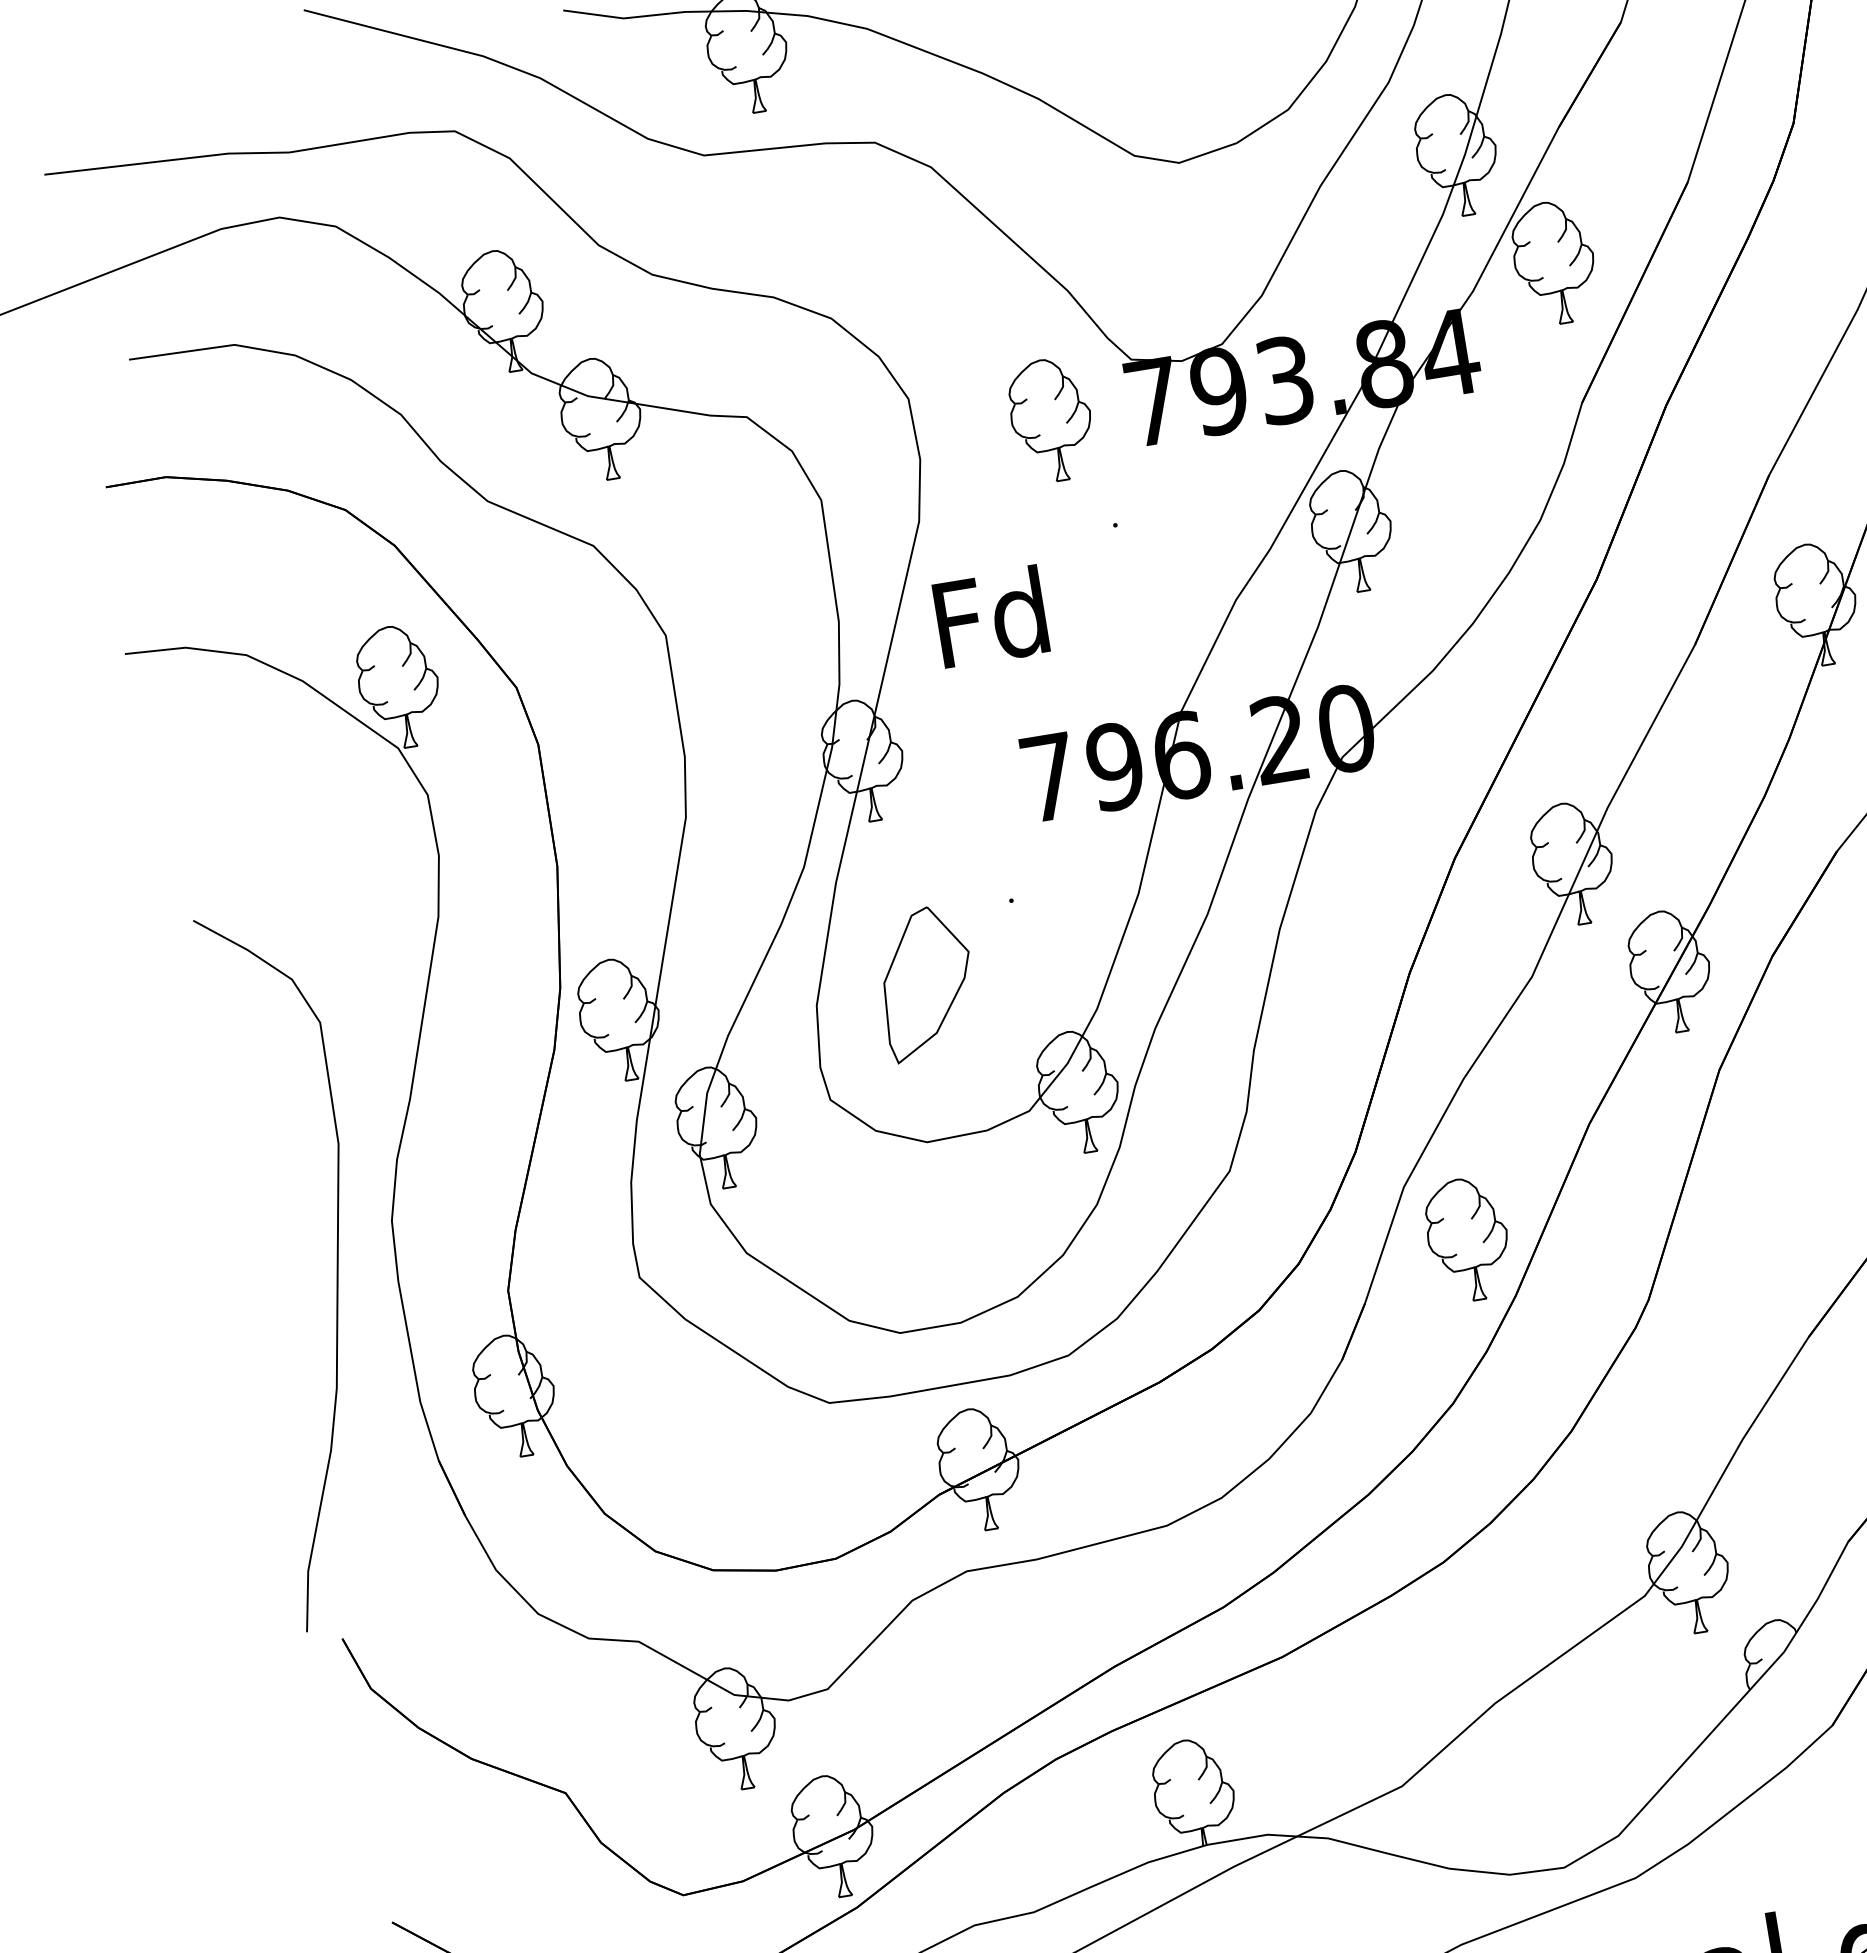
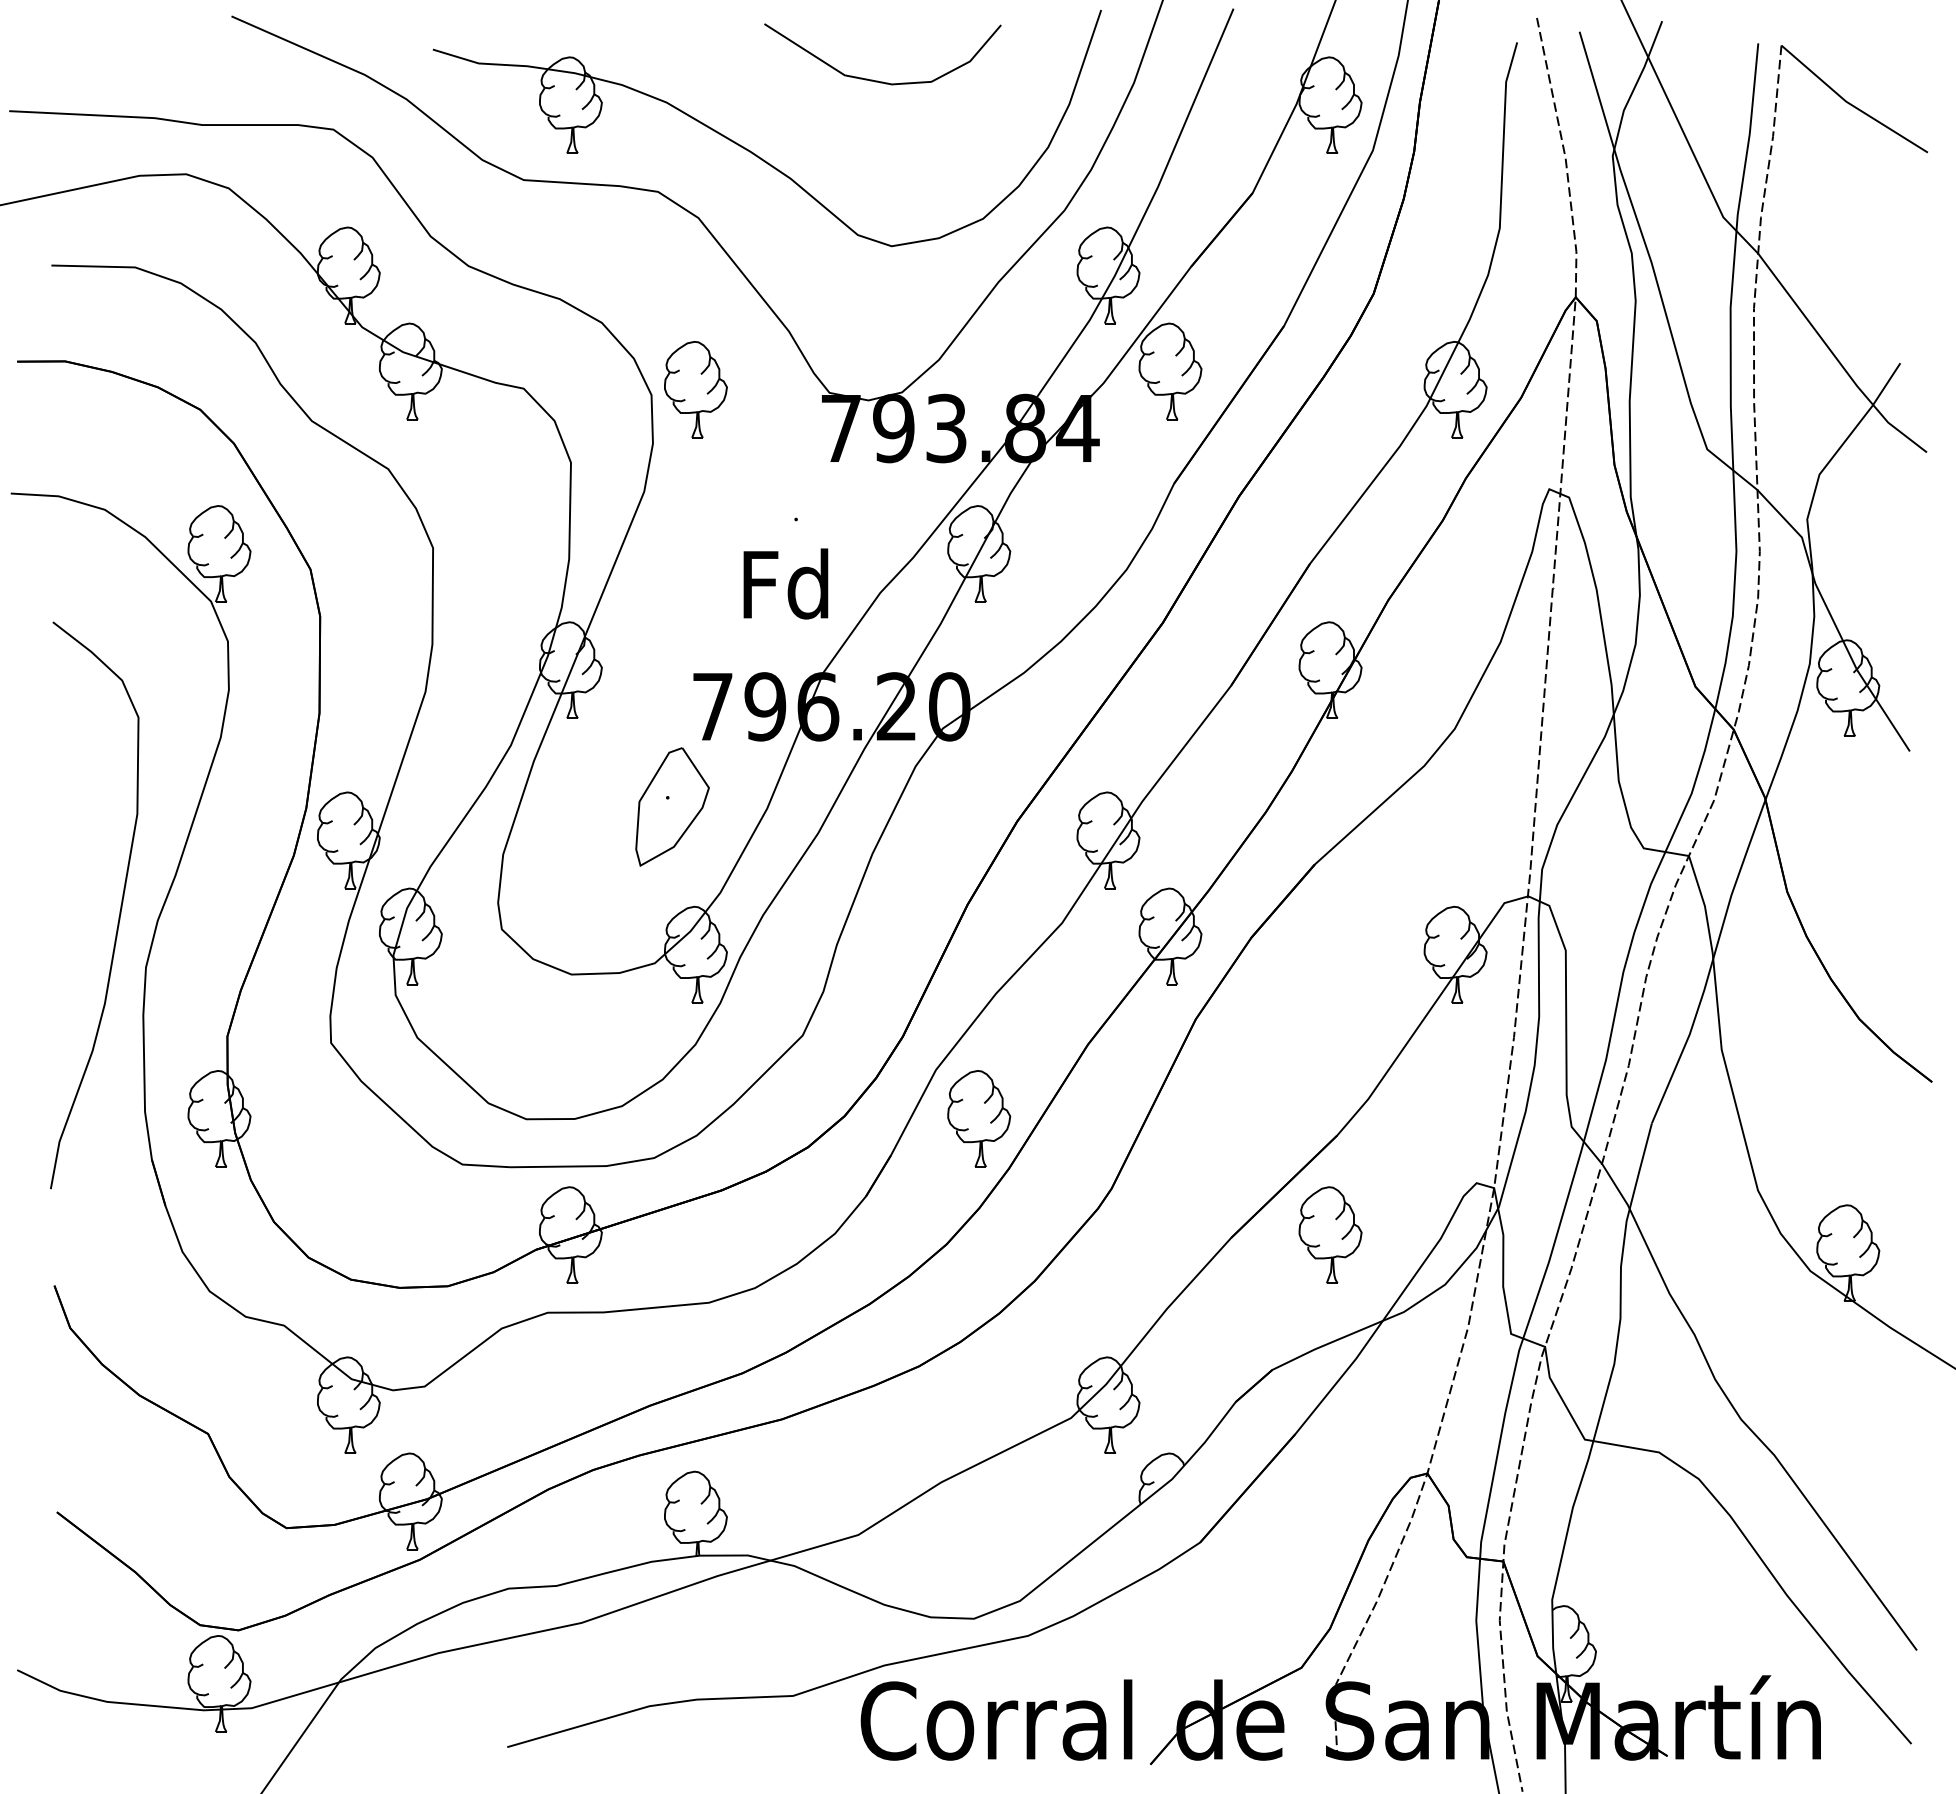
part: (1050, 419) -> (695, 389), moved
text: (990, 616) -> (785, 583), moved
part: (926, 982) -> (672, 806), moved
curve: (336, 1269) -> (119, 911), moved

